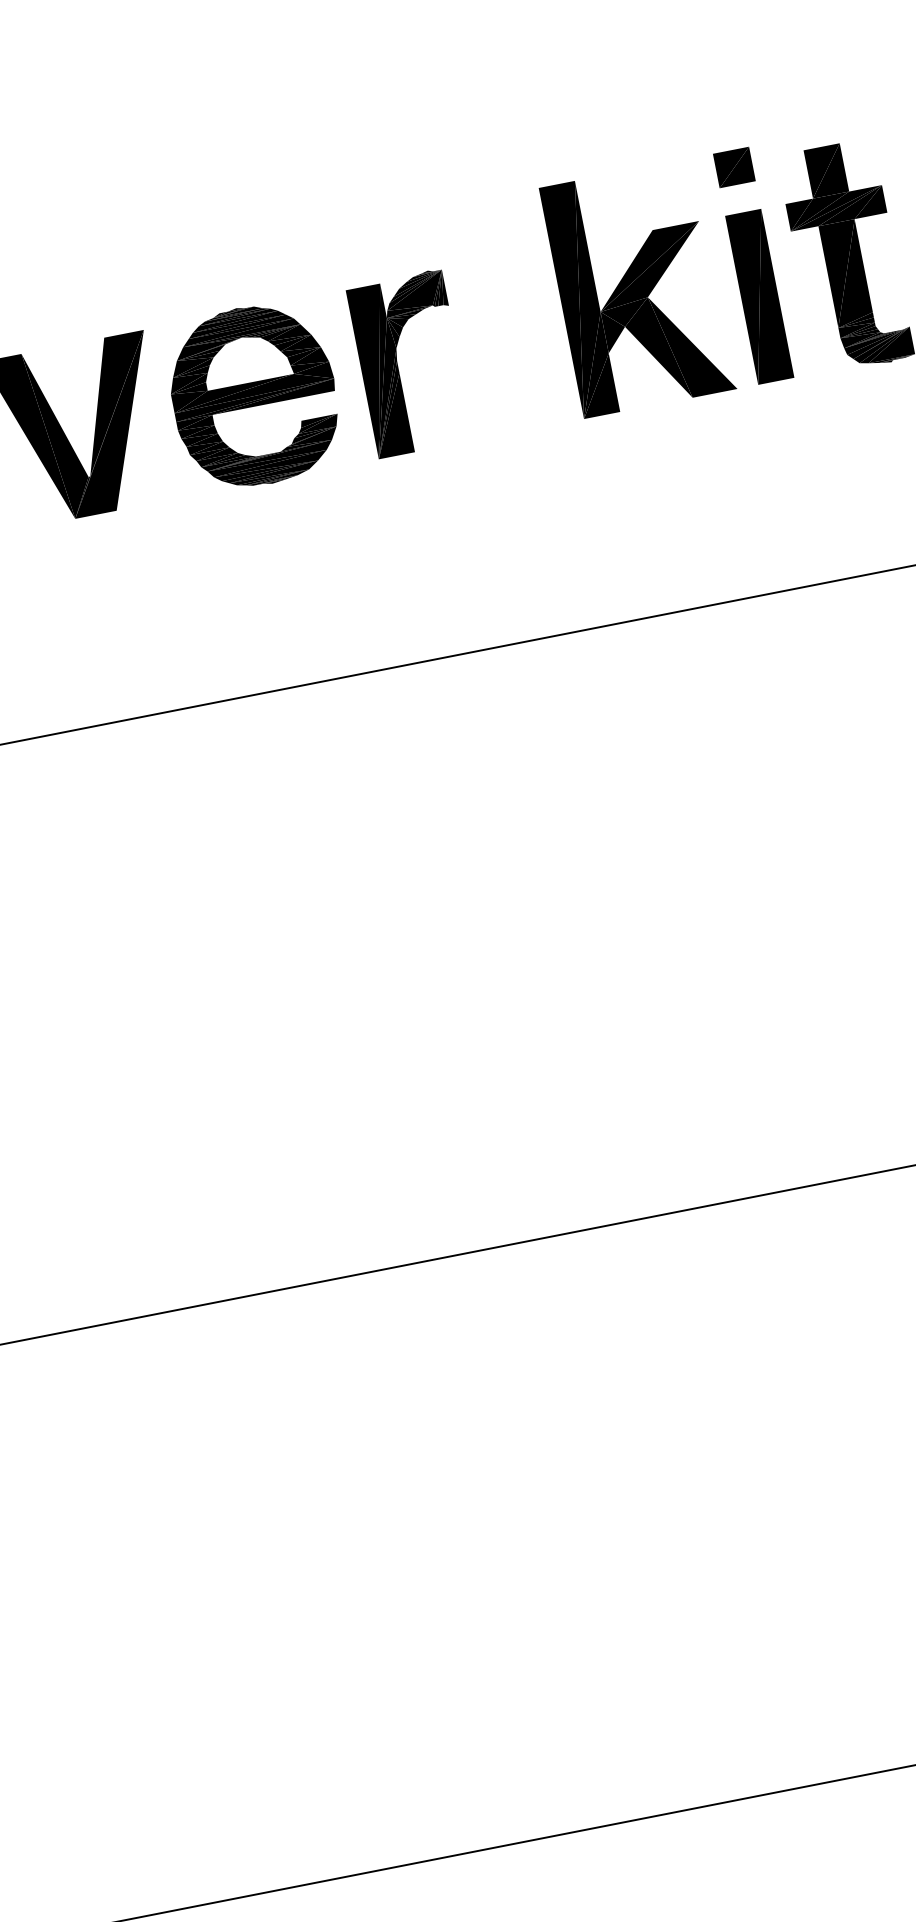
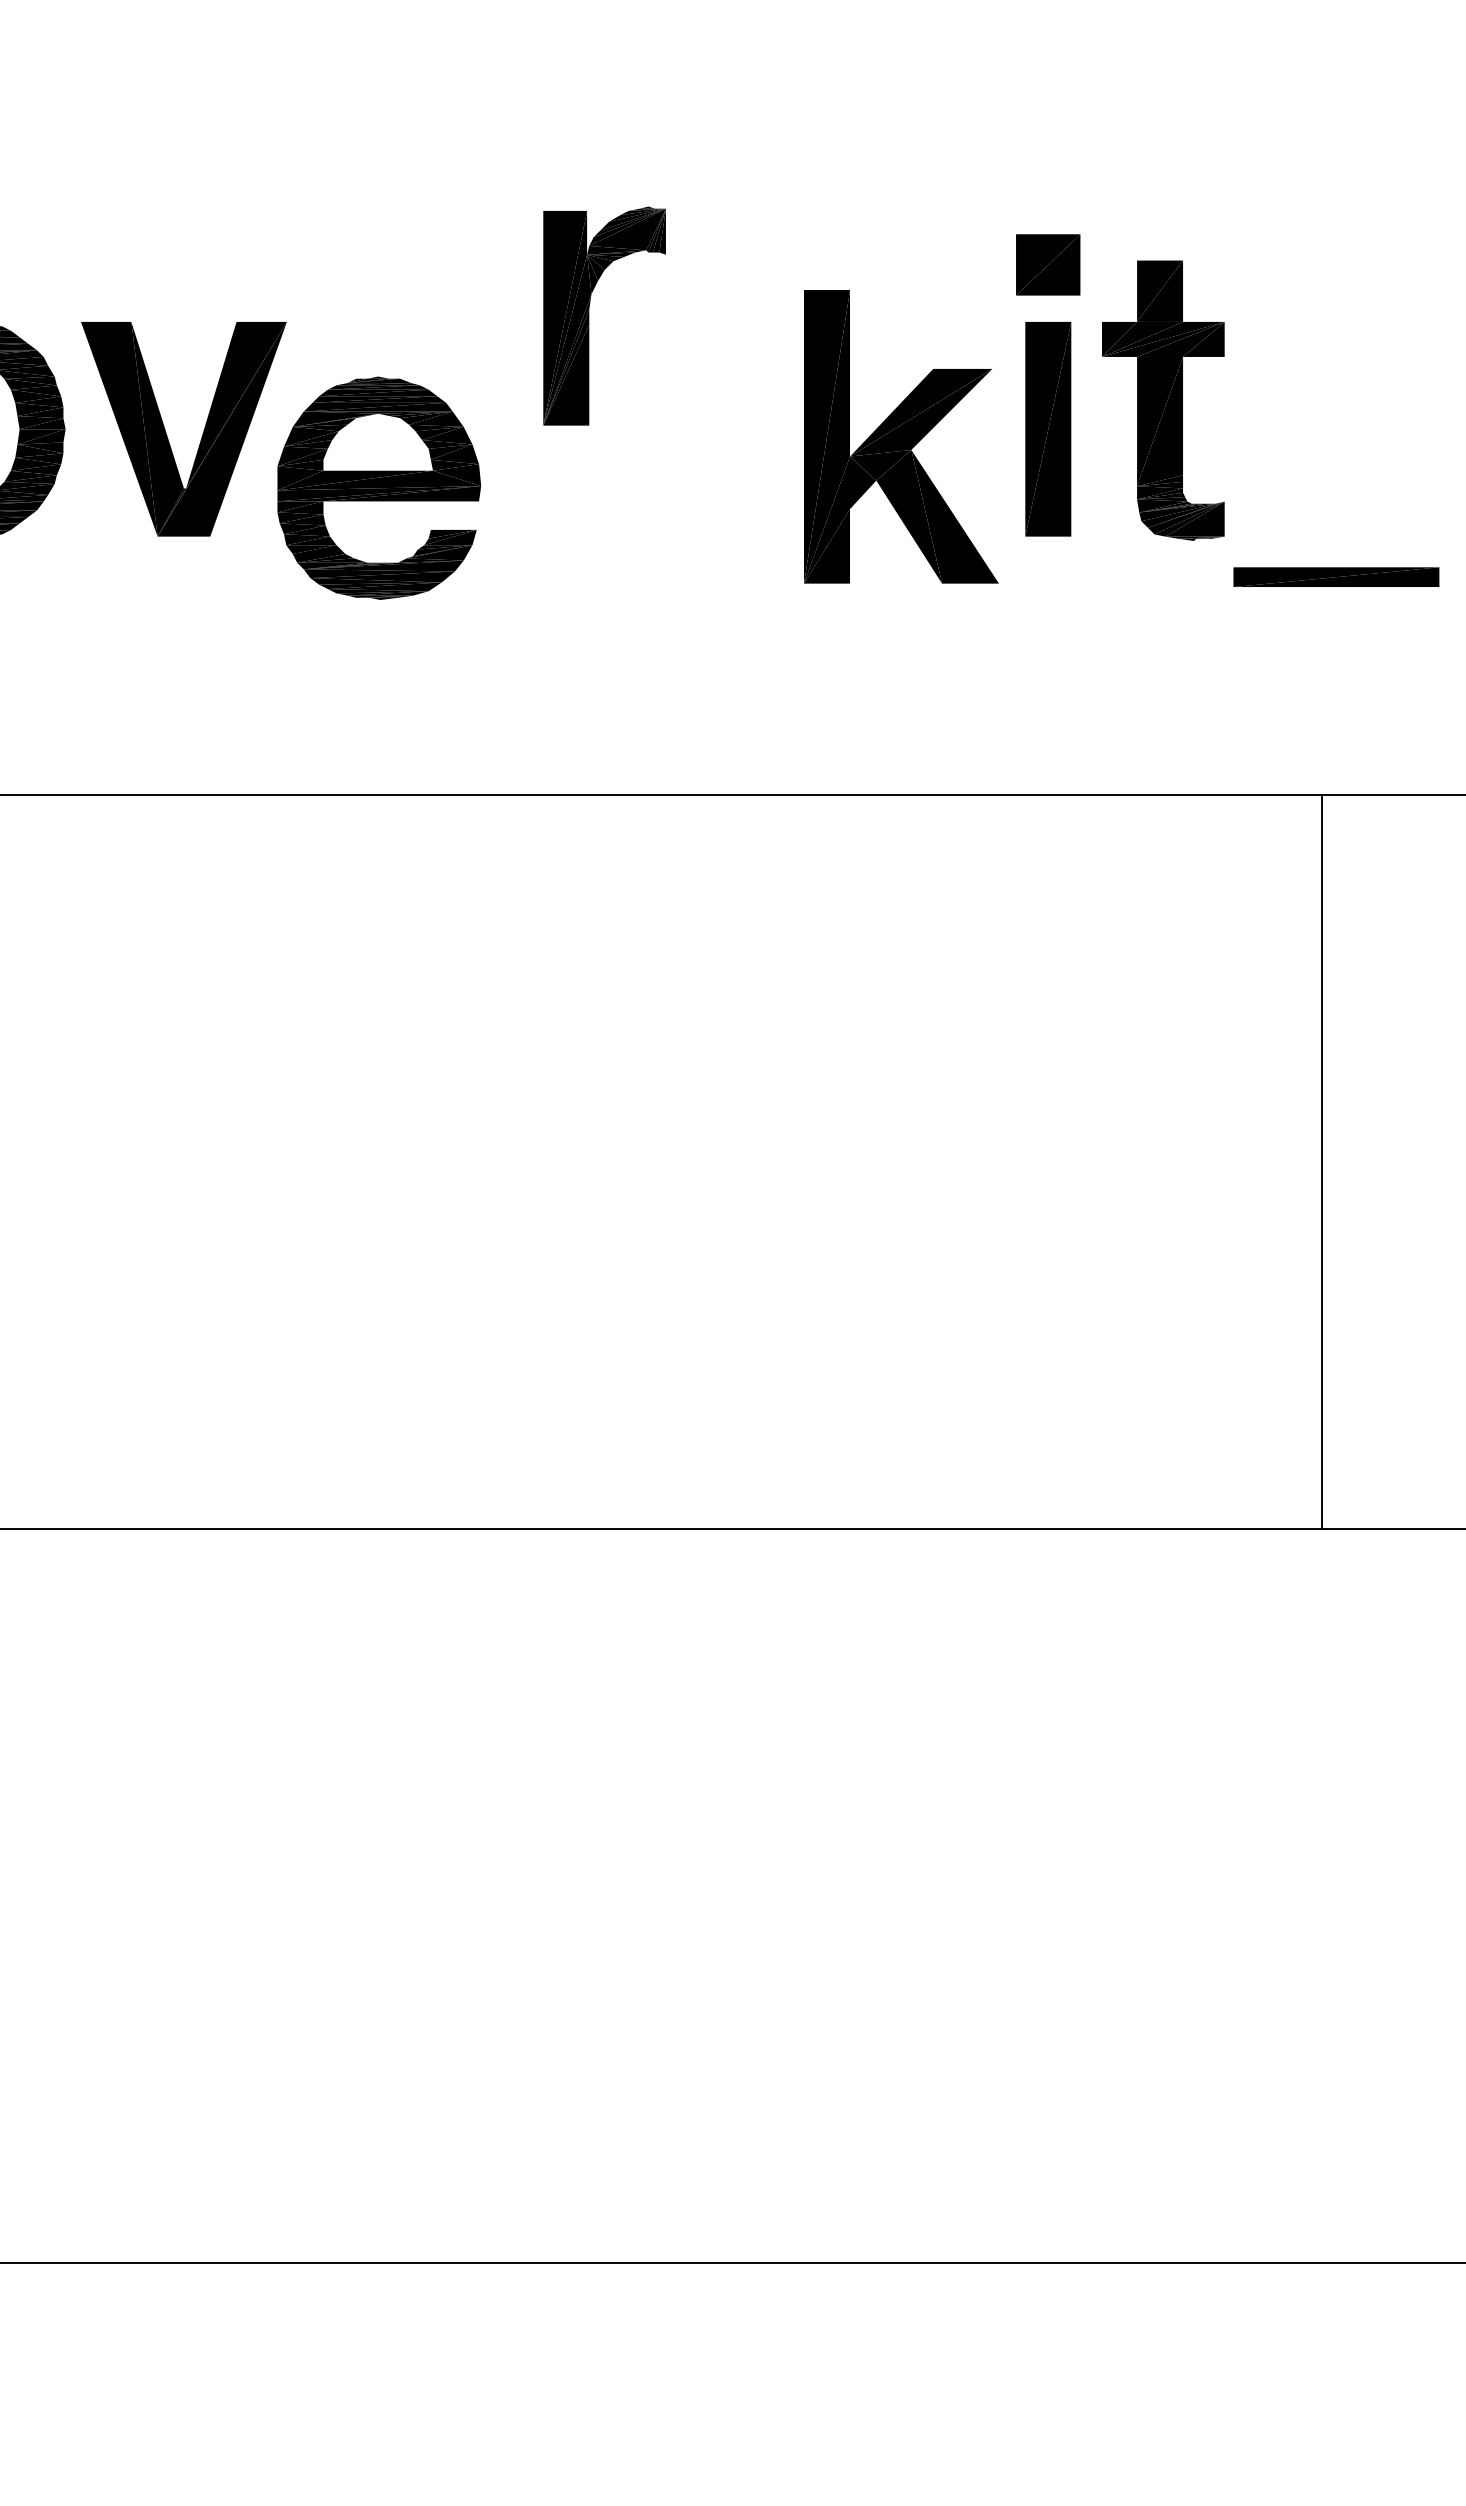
part: (734, 167) -> (1048, 264), size x1.4
part: (638, 288) -> (901, 436), moved
part: (398, 365) -> (589, 315), moved
part: (254, 395) -> (379, 487), moved

